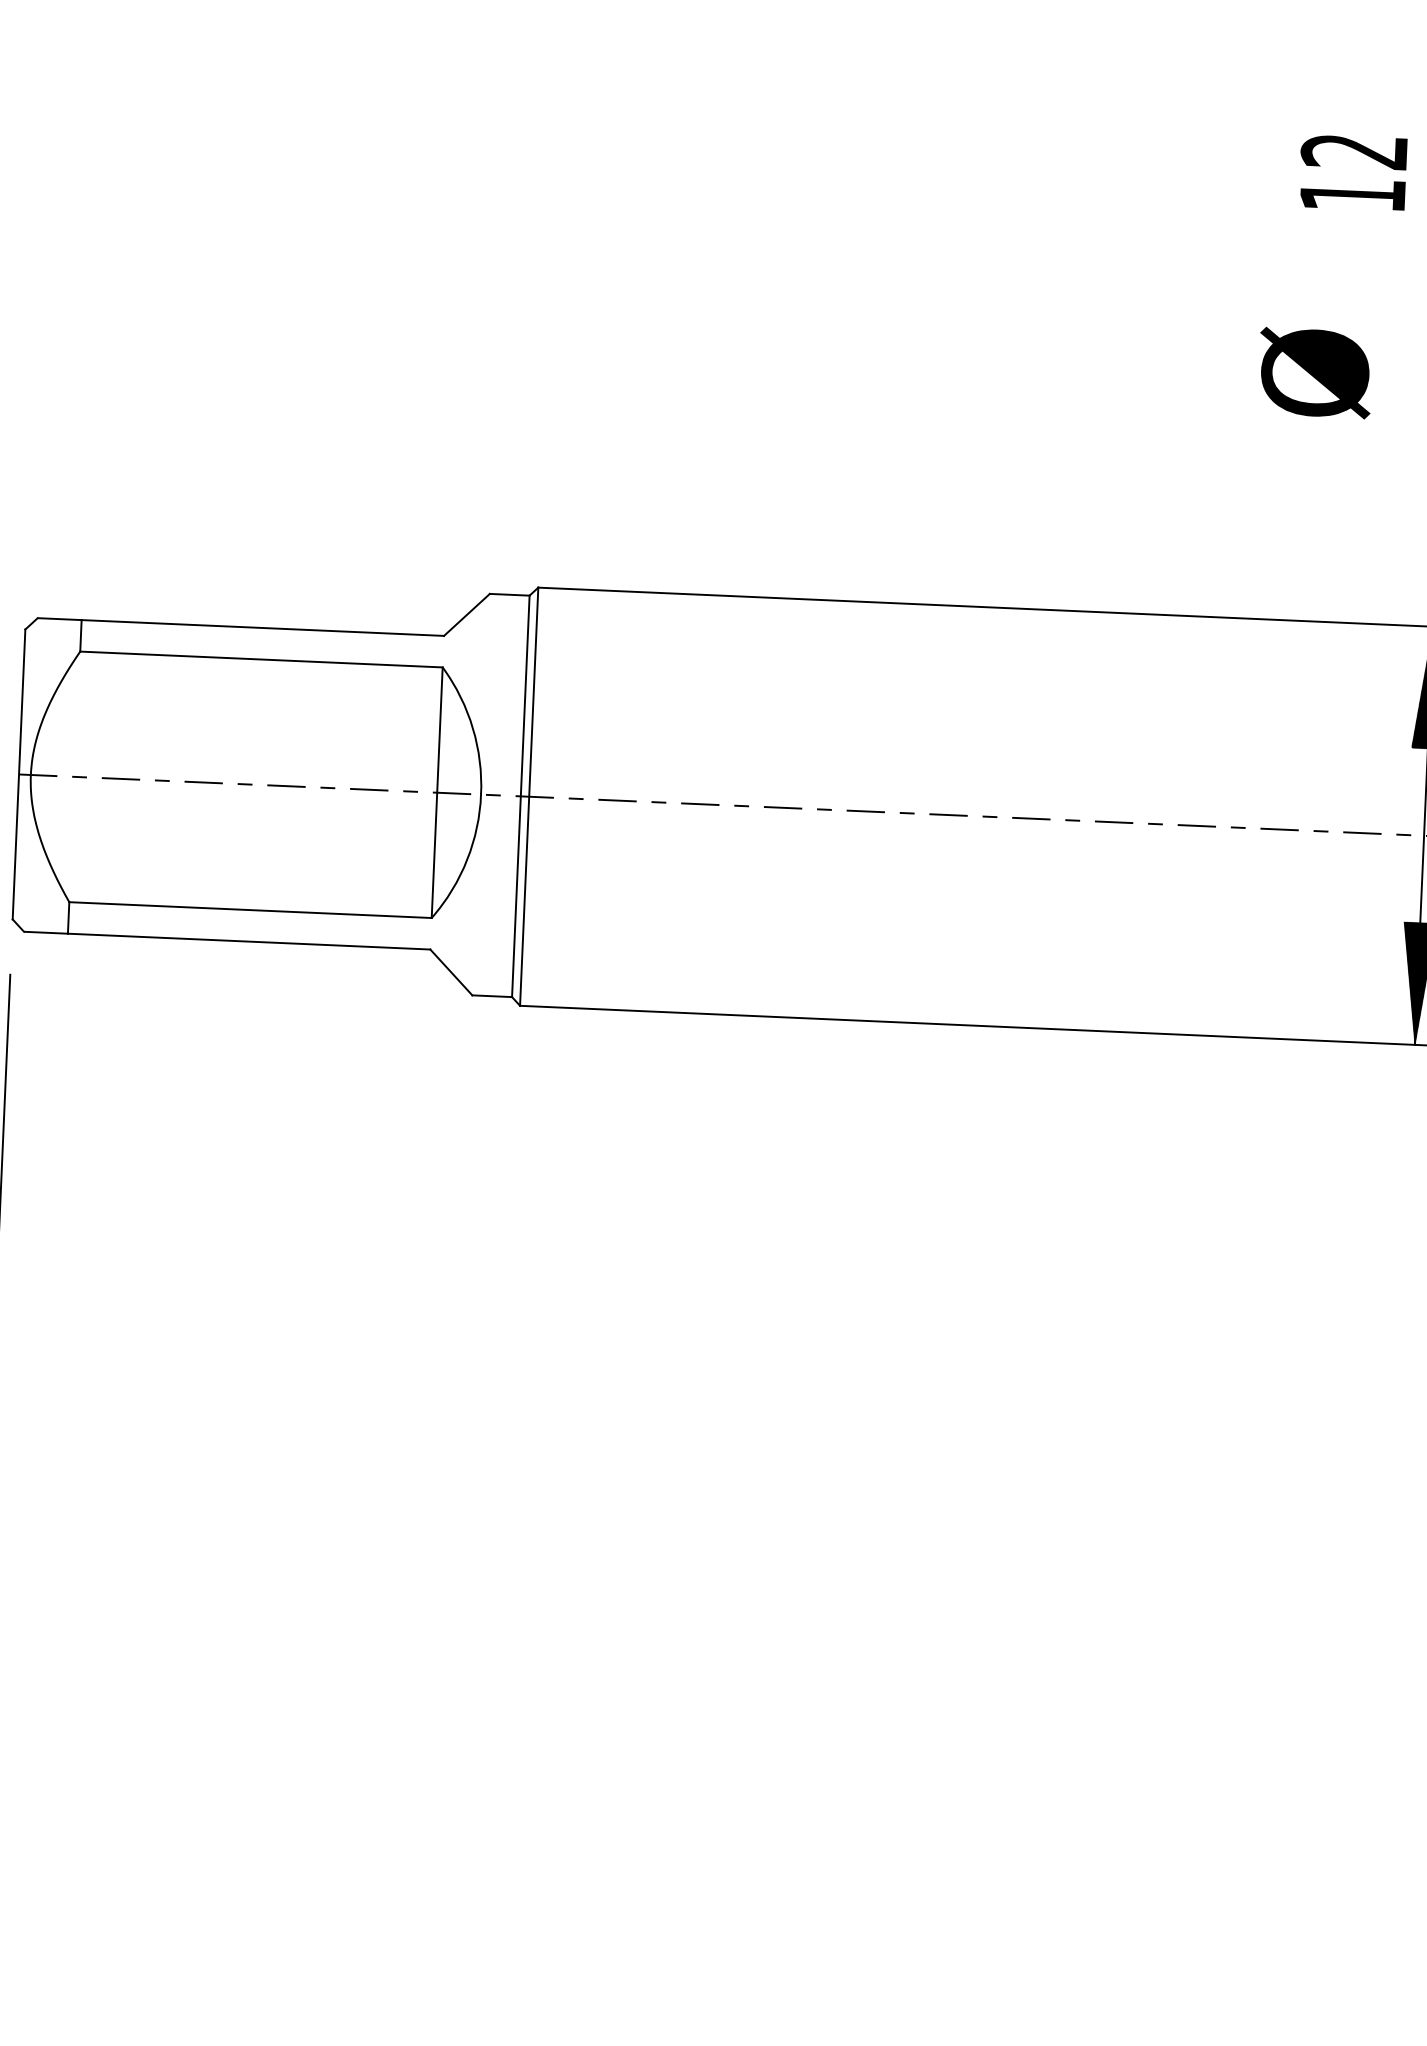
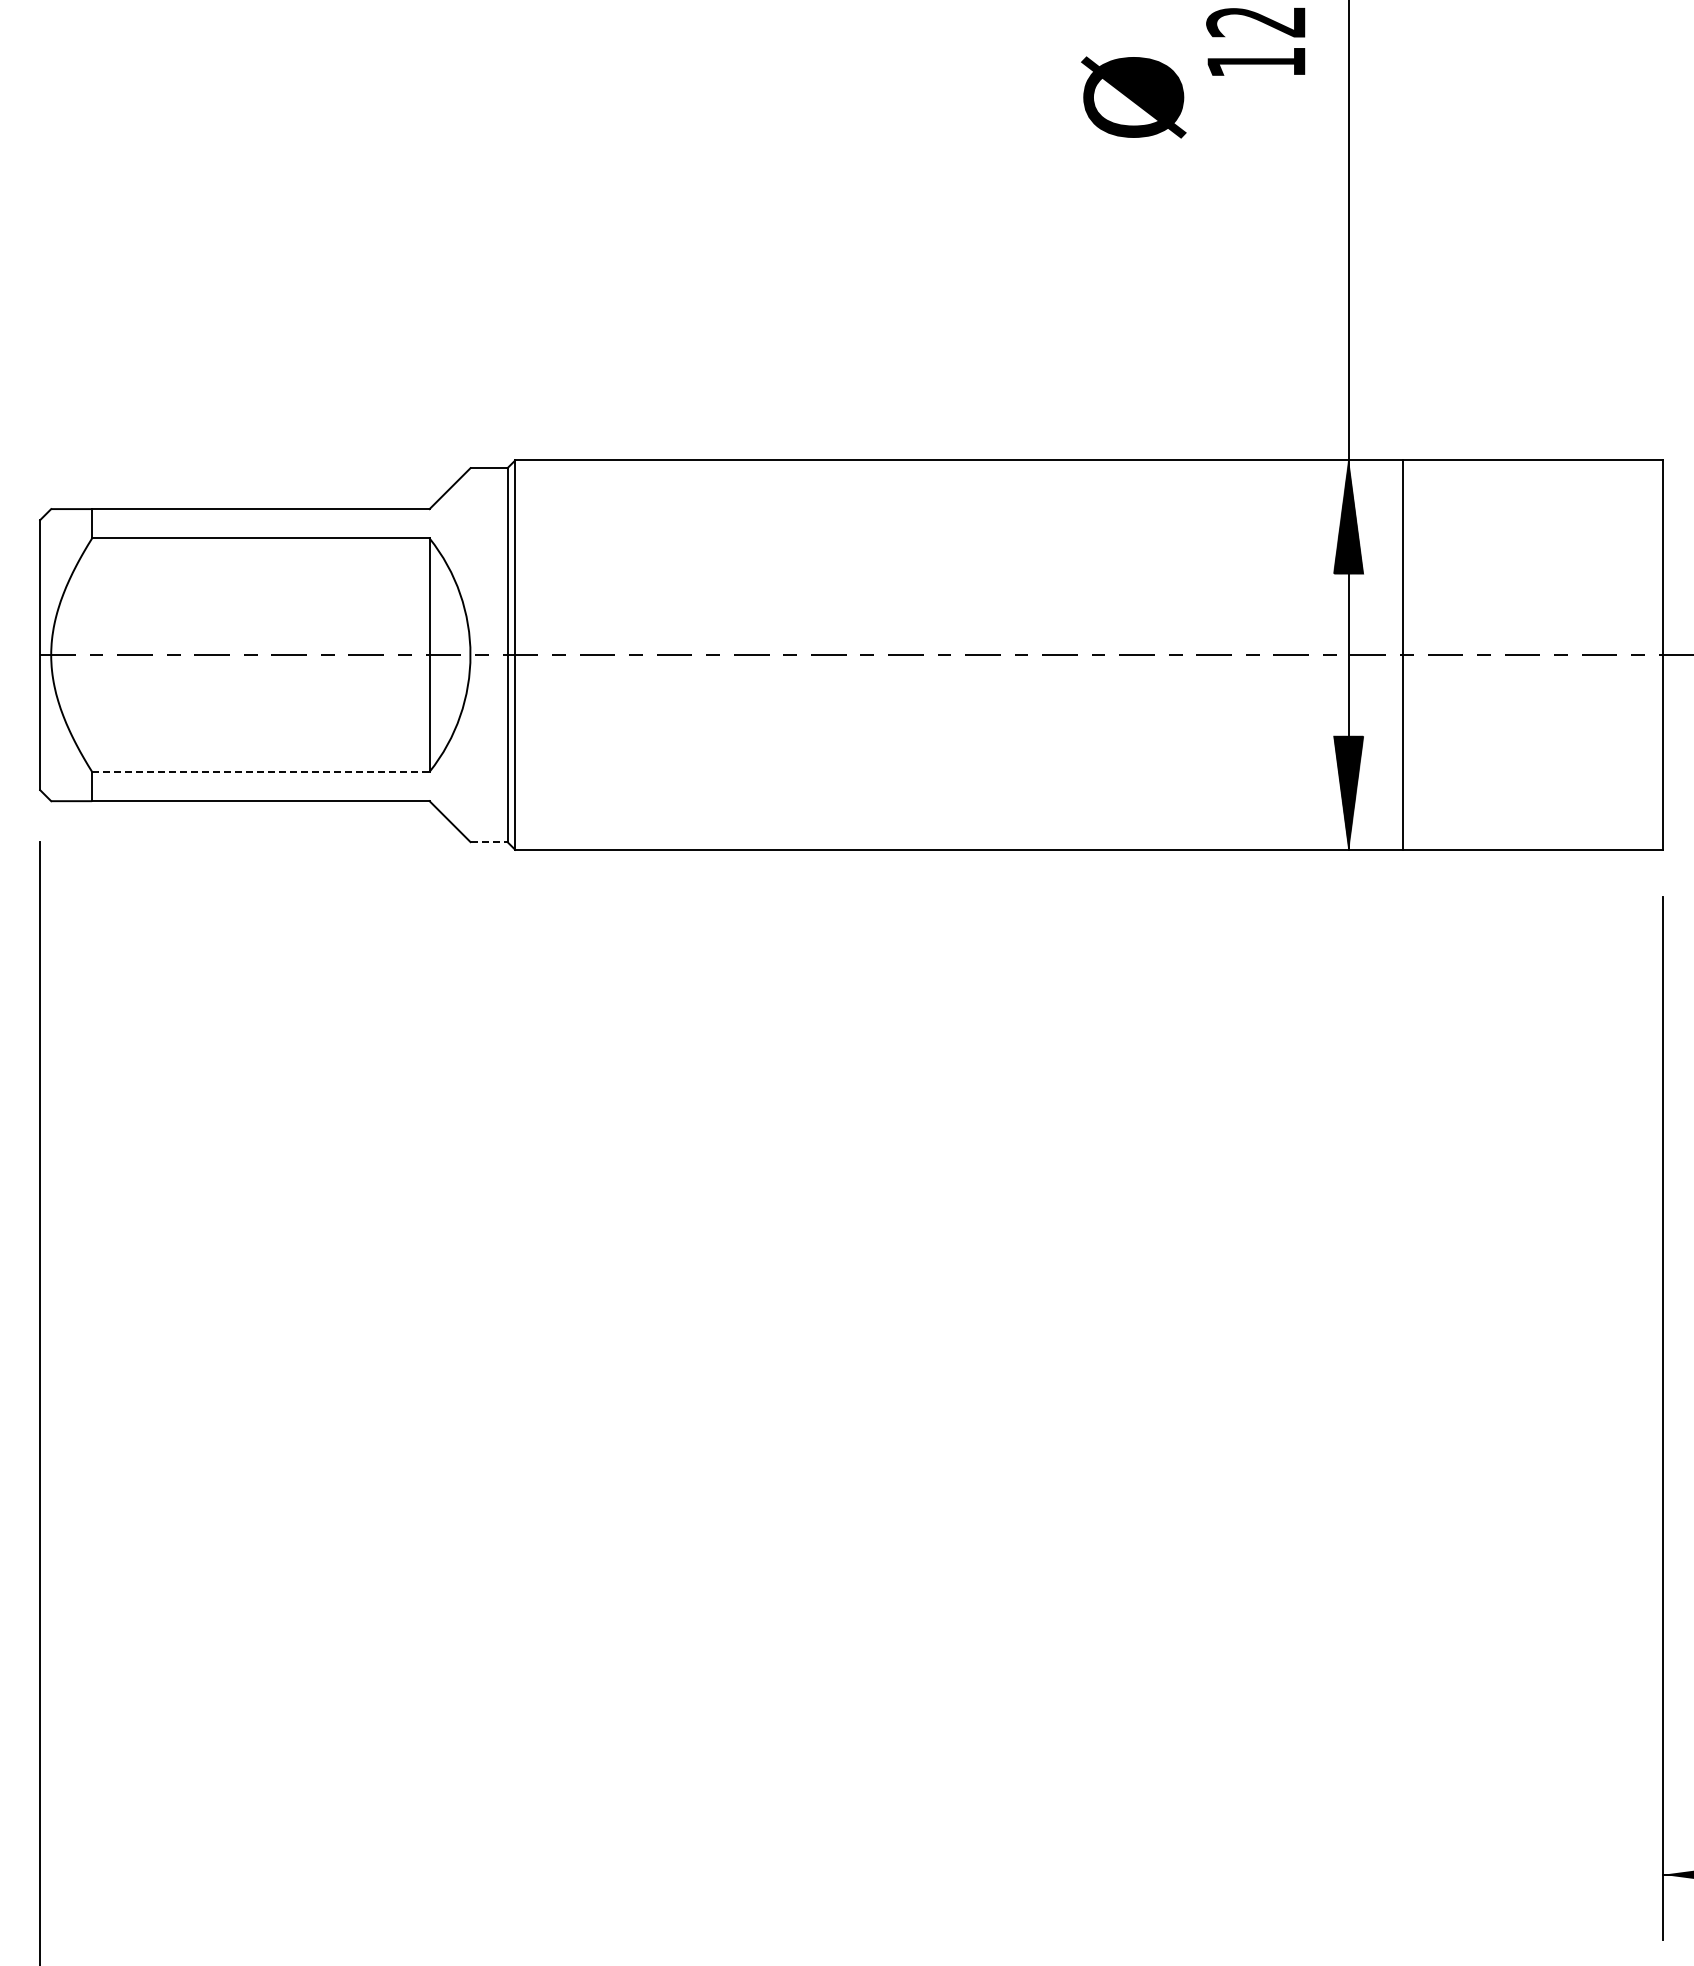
text: (1314, 373) -> (1133, 97), moved
line: (250, 909) -> (260, 771), solid -> dashed
line: (492, 996) -> (489, 842), solid -> dashed

